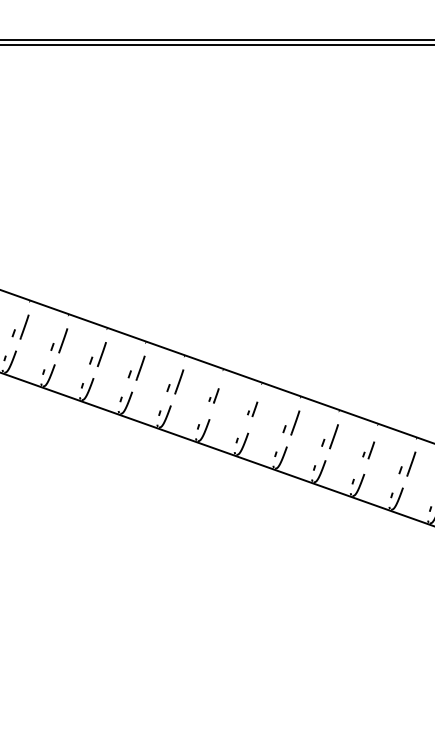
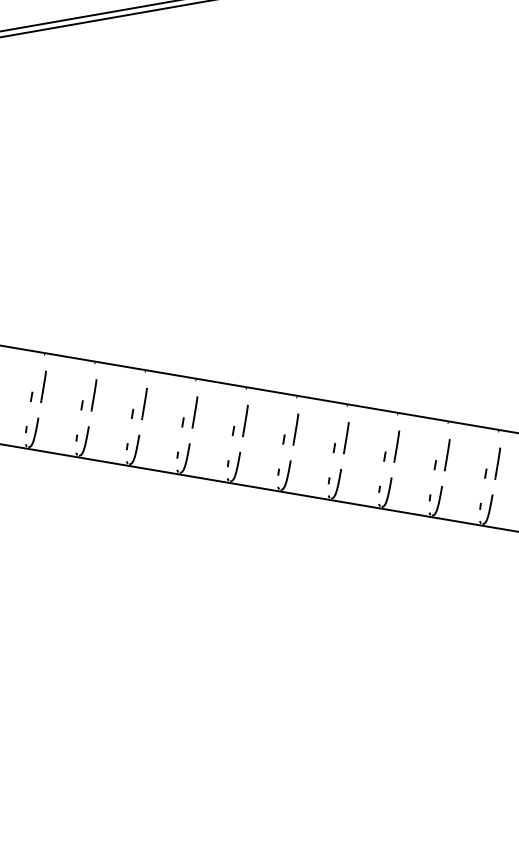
part: (213, 395) -> (290, 430), size x1.67
part: (252, 408) -> (341, 438), size x1.67
part: (368, 449) -> (492, 463), size x1.43

